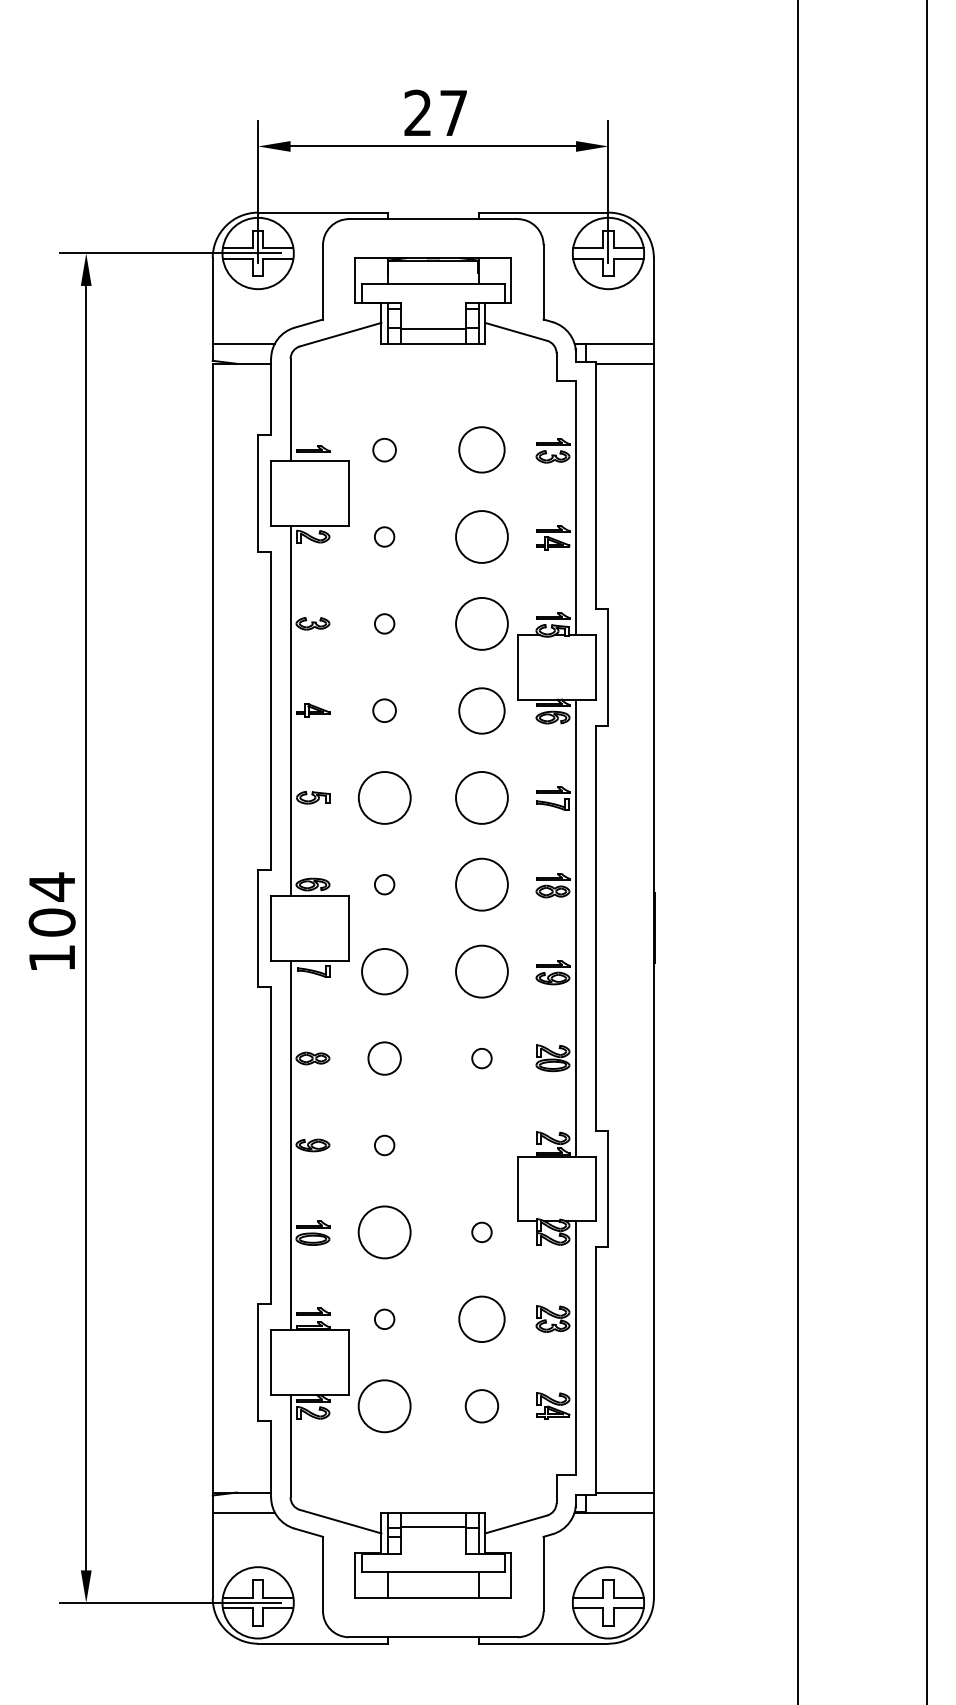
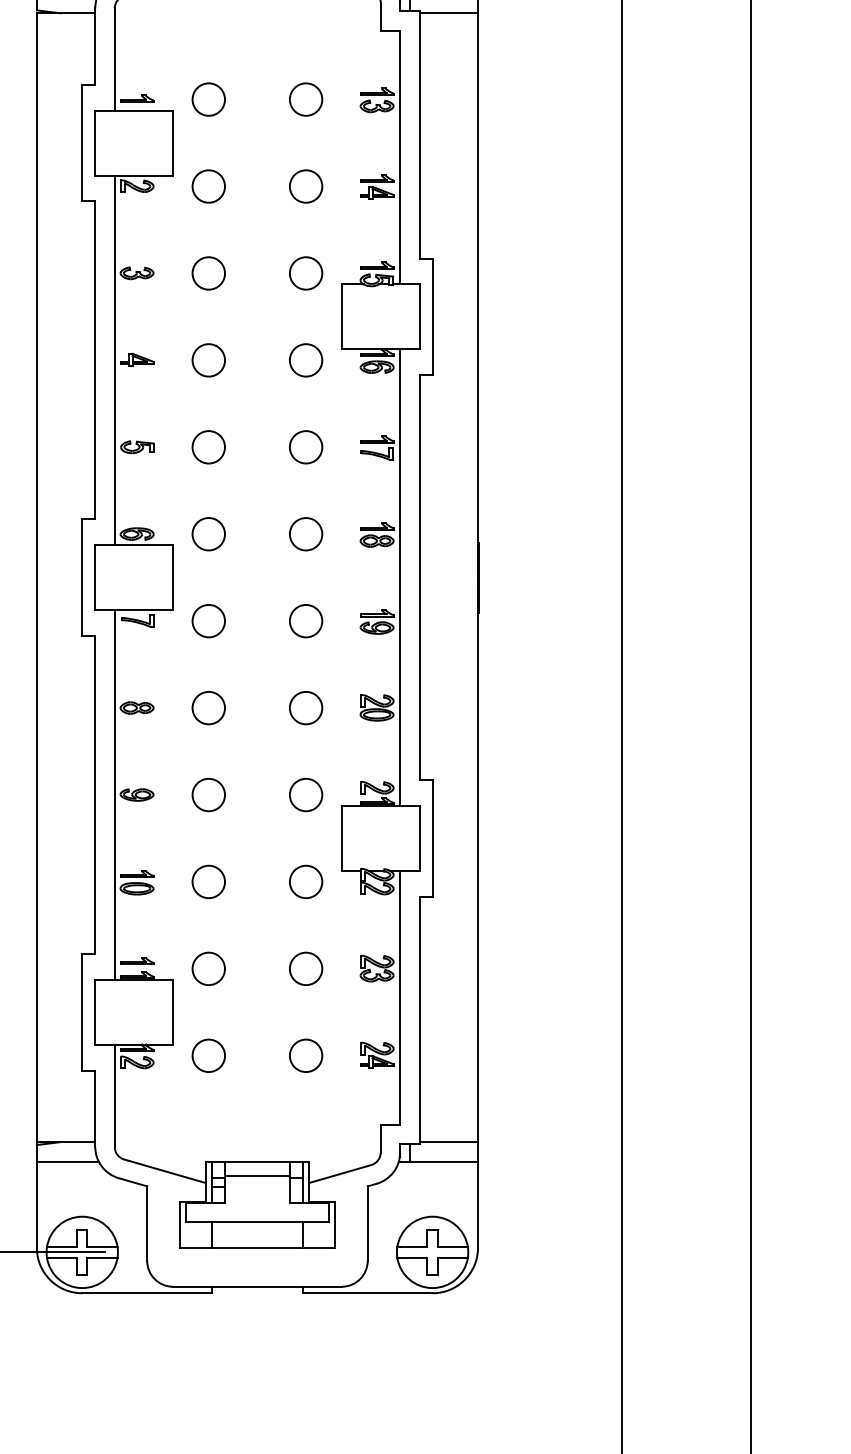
circle: (384, 450) -> (208, 100), size x1.43
circle: (481, 450) -> (305, 100), size x0.71
circle: (384, 536) -> (208, 186), size x1.67
circle: (481, 536) -> (305, 186), size x0.62
circle: (384, 623) -> (208, 273), size x1.67
circle: (481, 623) -> (305, 273), size x0.62
circle: (384, 710) -> (208, 360), size x1.43
circle: (481, 710) -> (305, 360), size x0.71
circle: (384, 797) -> (208, 447), size x0.62
circle: (481, 797) -> (305, 447), size x0.62
circle: (384, 884) -> (208, 534), size x1.67
circle: (481, 884) -> (305, 534), size x0.62
circle: (384, 971) -> (208, 621), size x0.71
circle: (481, 971) -> (305, 621), size x0.62
circle: (481, 1058) -> (305, 708), size x1.67
circle: (384, 1145) -> (208, 795), size x1.67
circle: (481, 1145) -> (305, 795), added
circle: (384, 1232) -> (208, 882), size x0.62
circle: (481, 1232) -> (305, 882), size x1.67
circle: (384, 1319) -> (208, 969), size x1.67
circle: (481, 1319) -> (305, 969), size x0.71
circle: (384, 1406) -> (208, 1056), size x0.62

